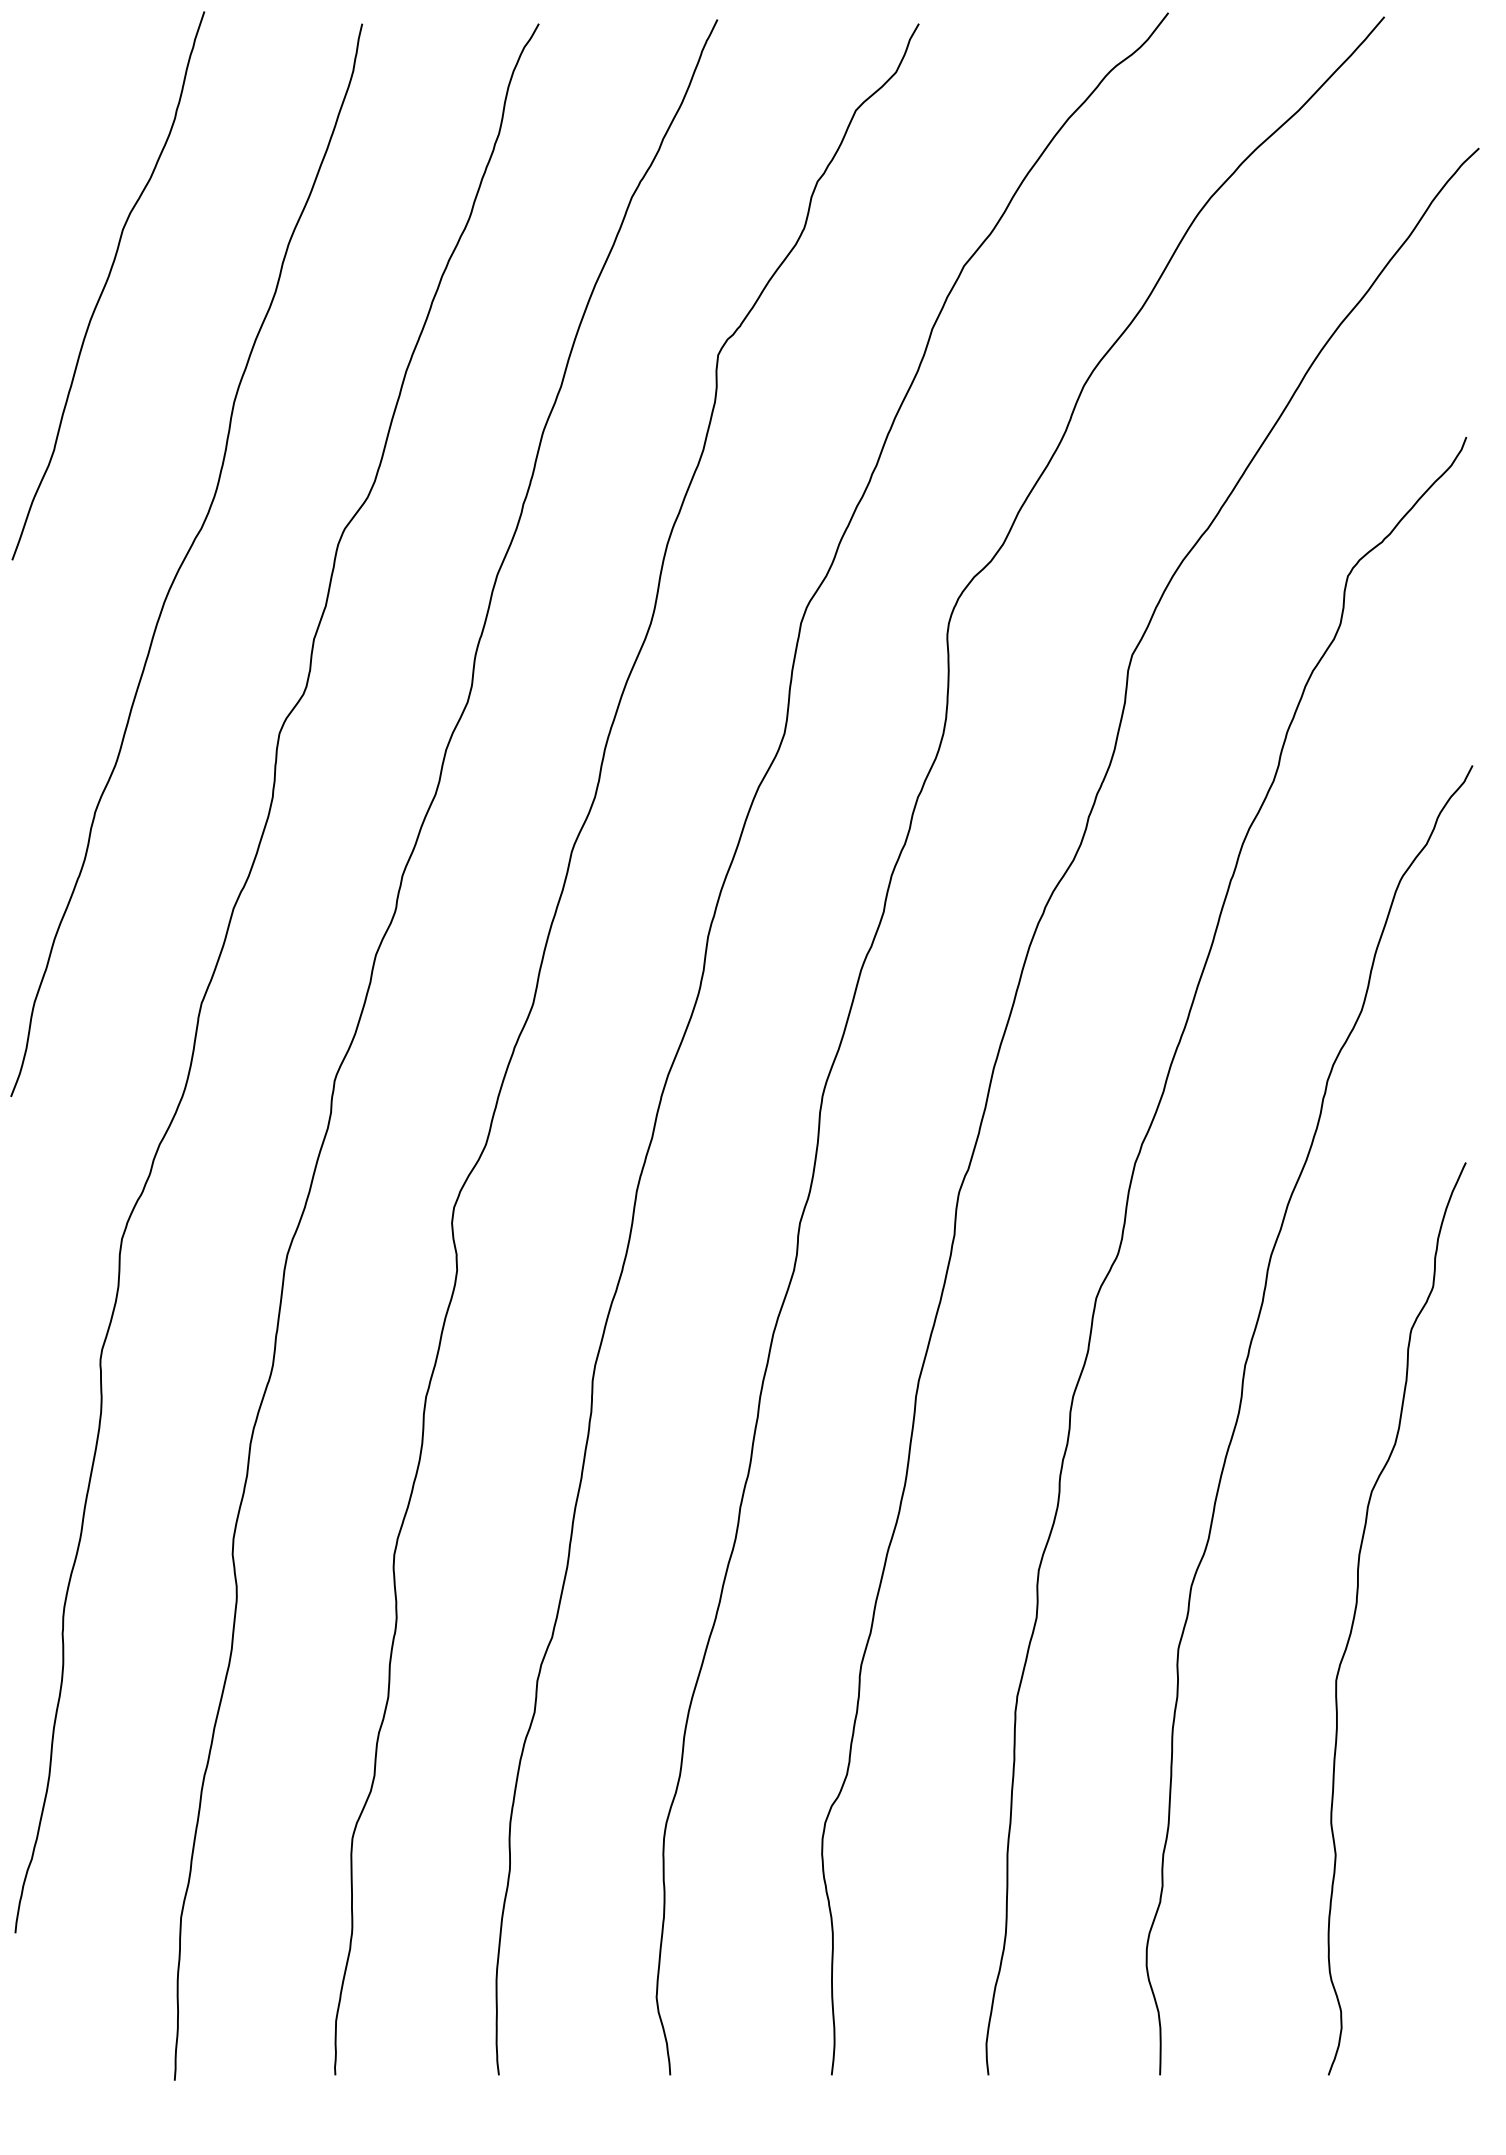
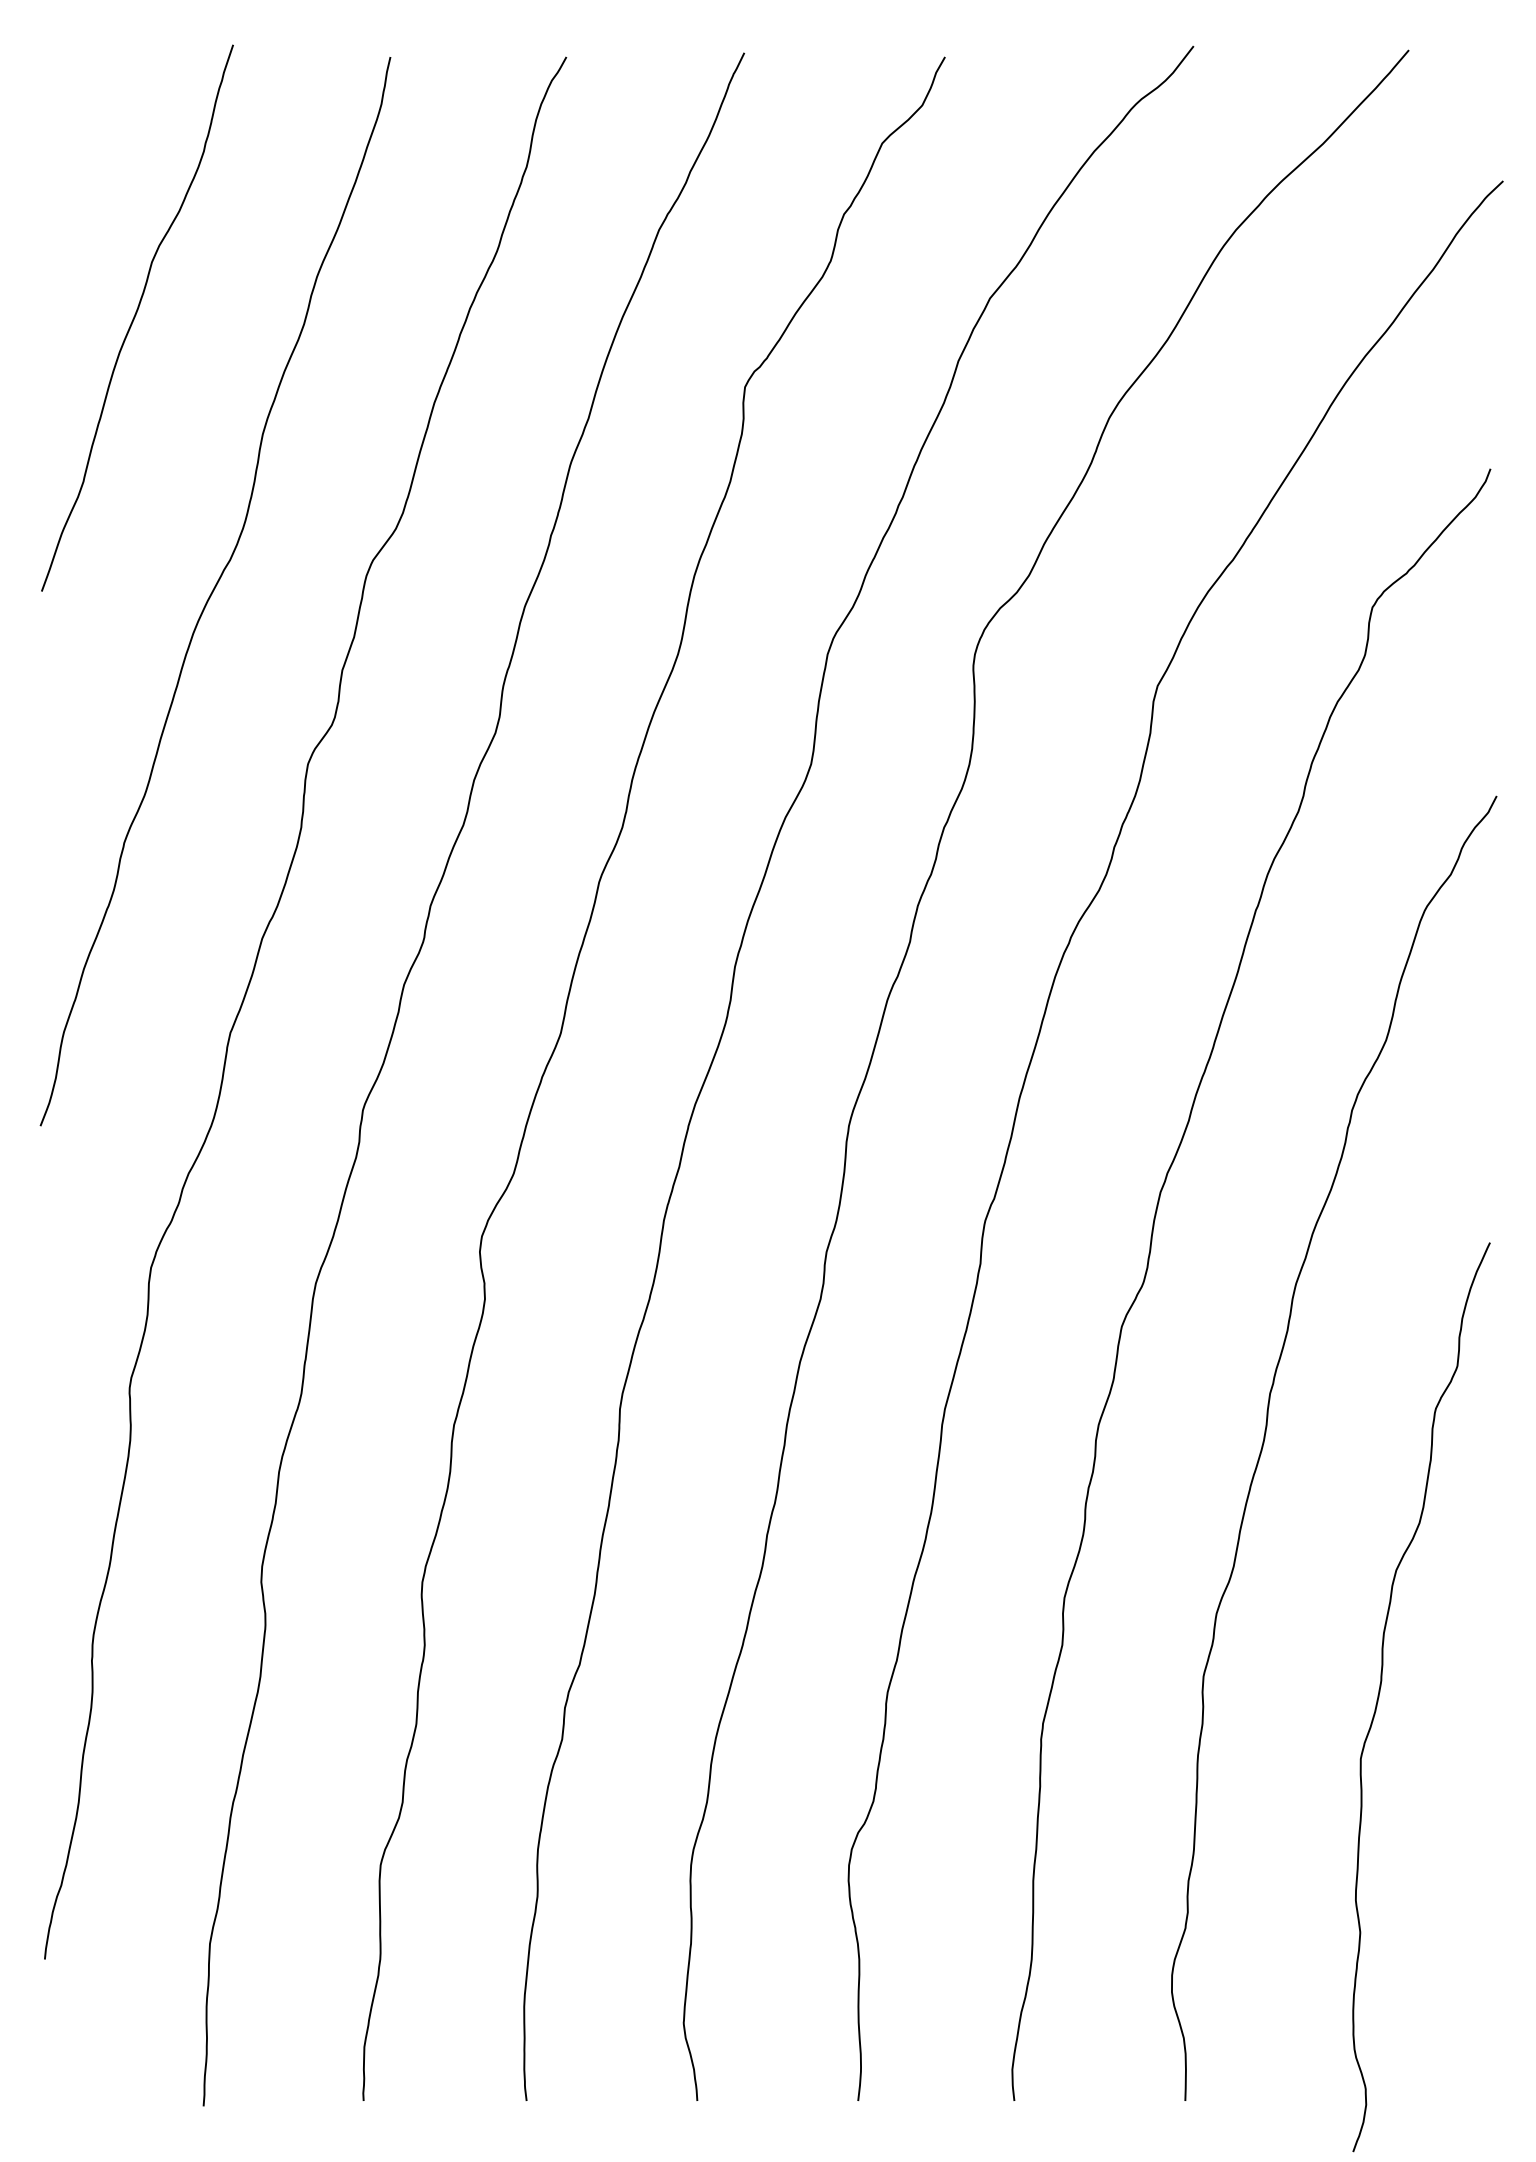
curve: (1356, 1609) -> (1381, 1687), moved

